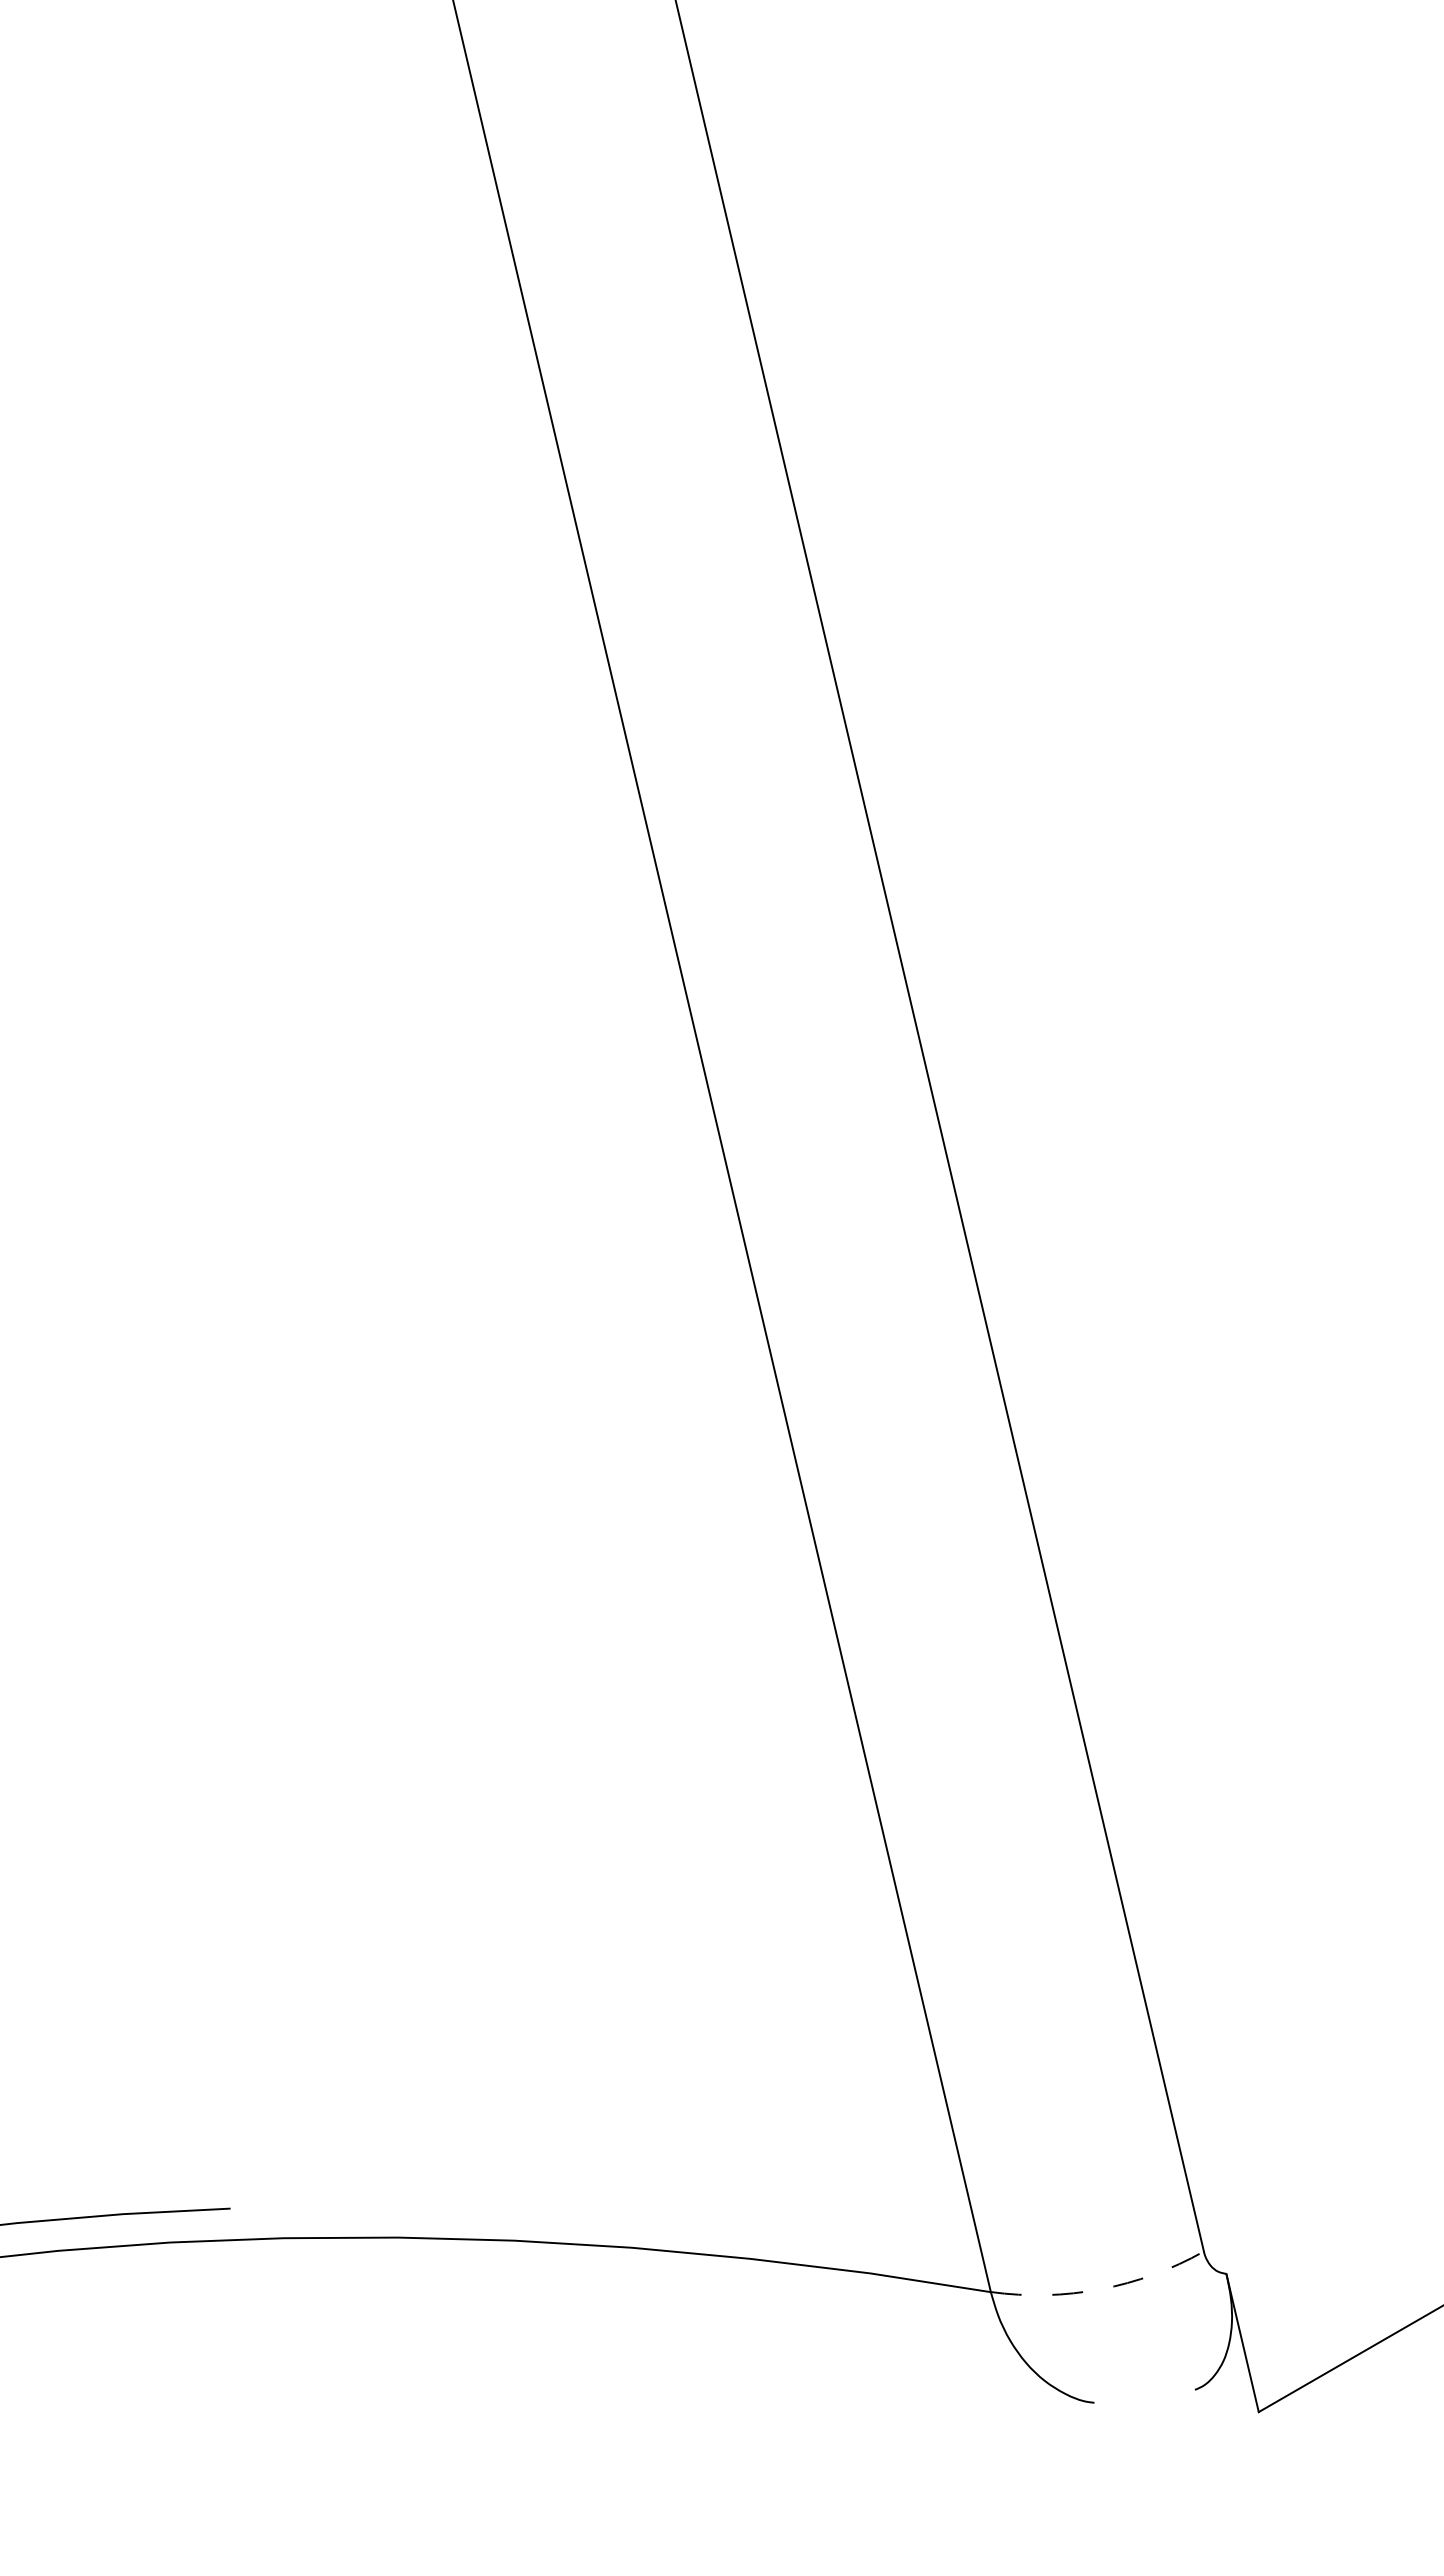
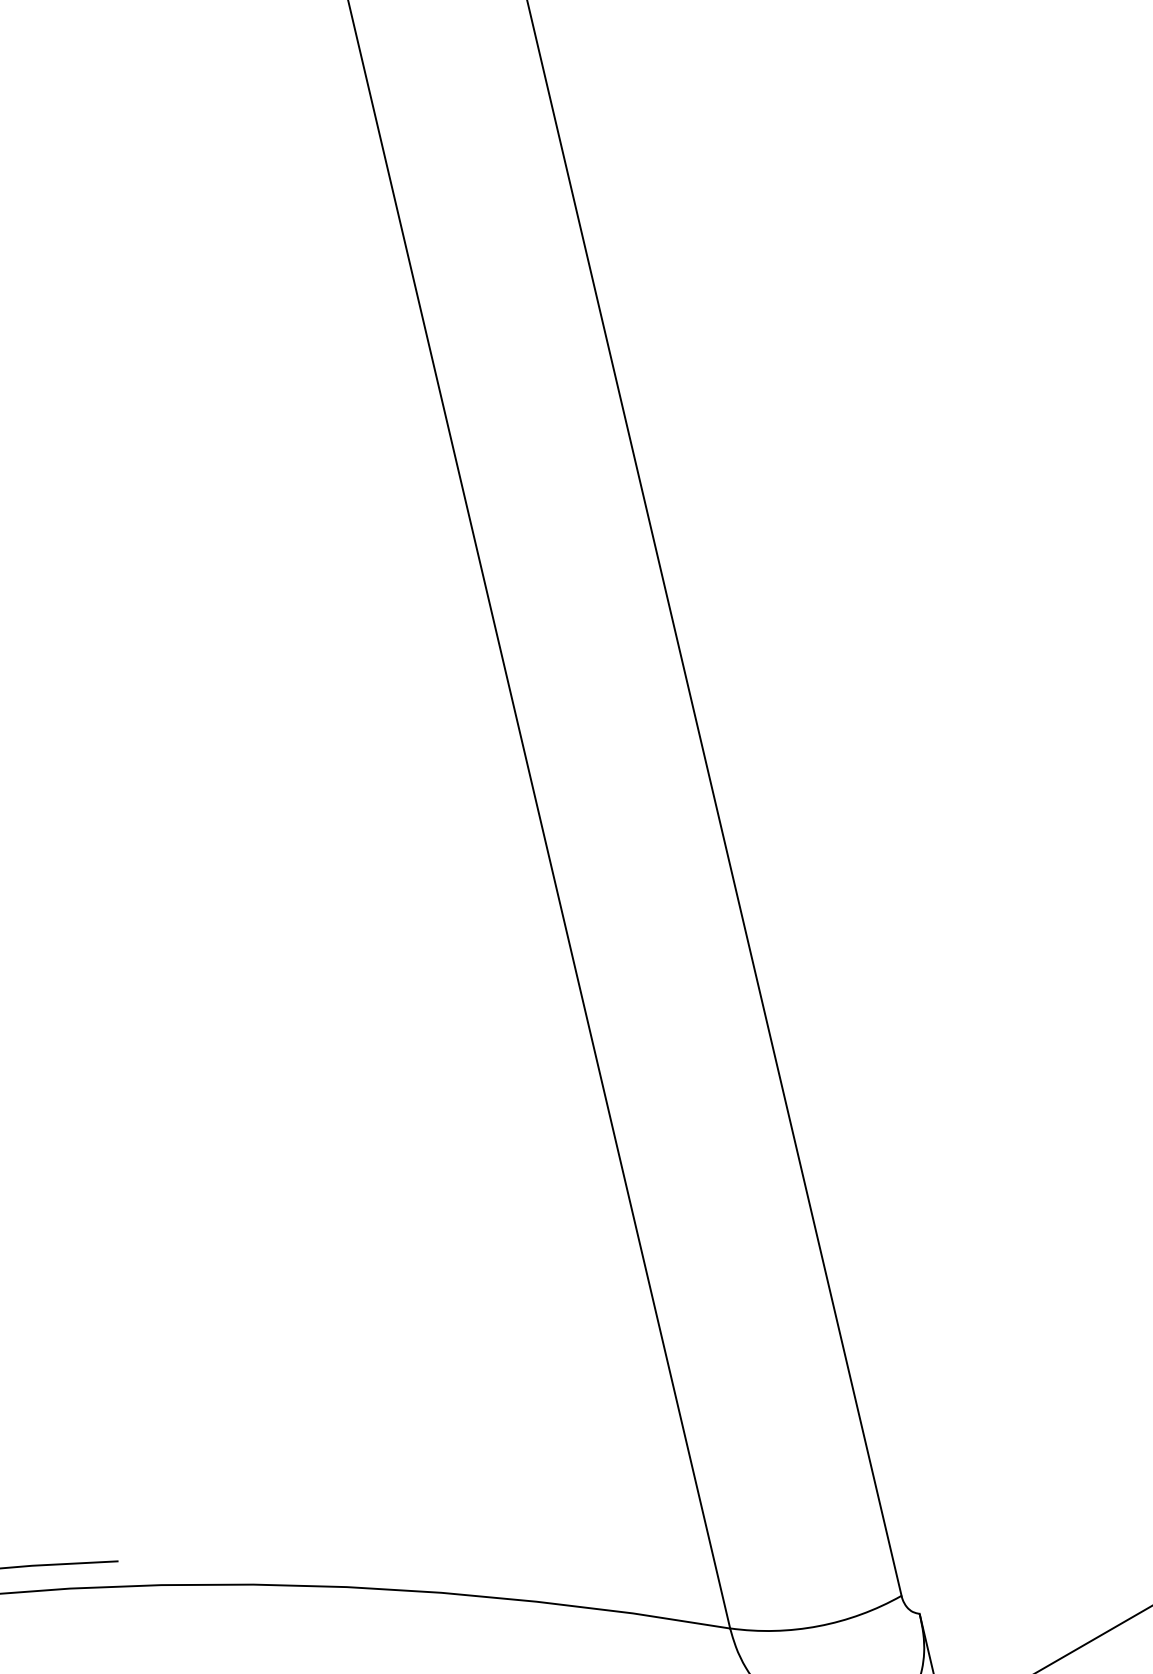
arc: (1100, 2289) -> (818, 1626), dashed -> solid

